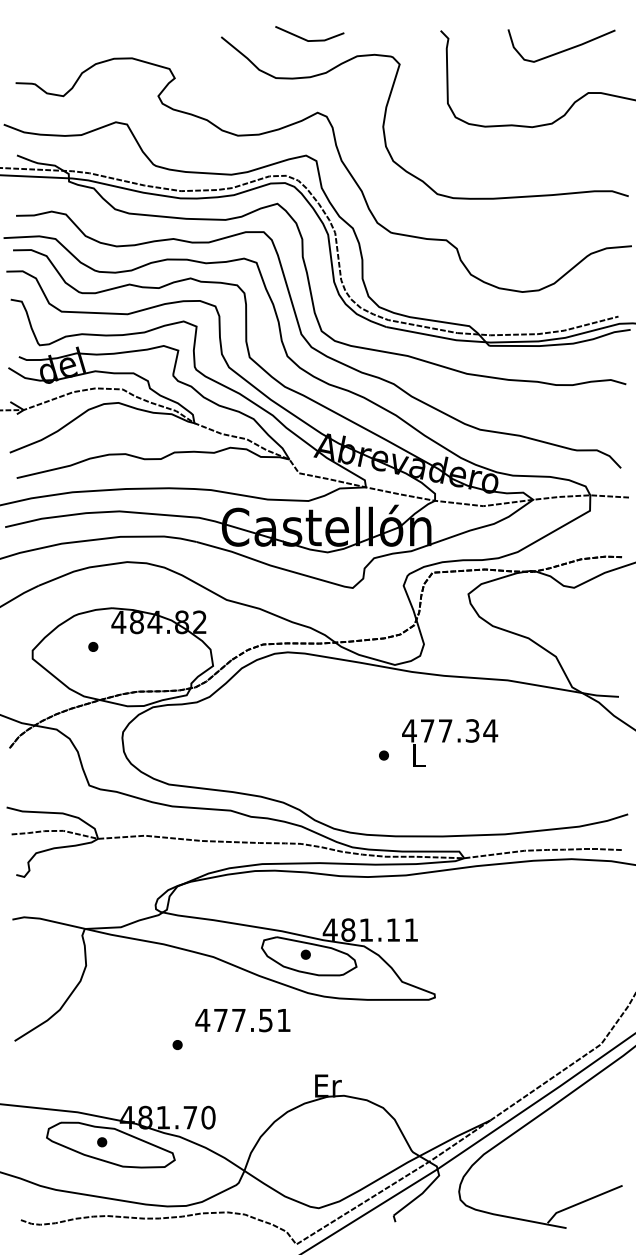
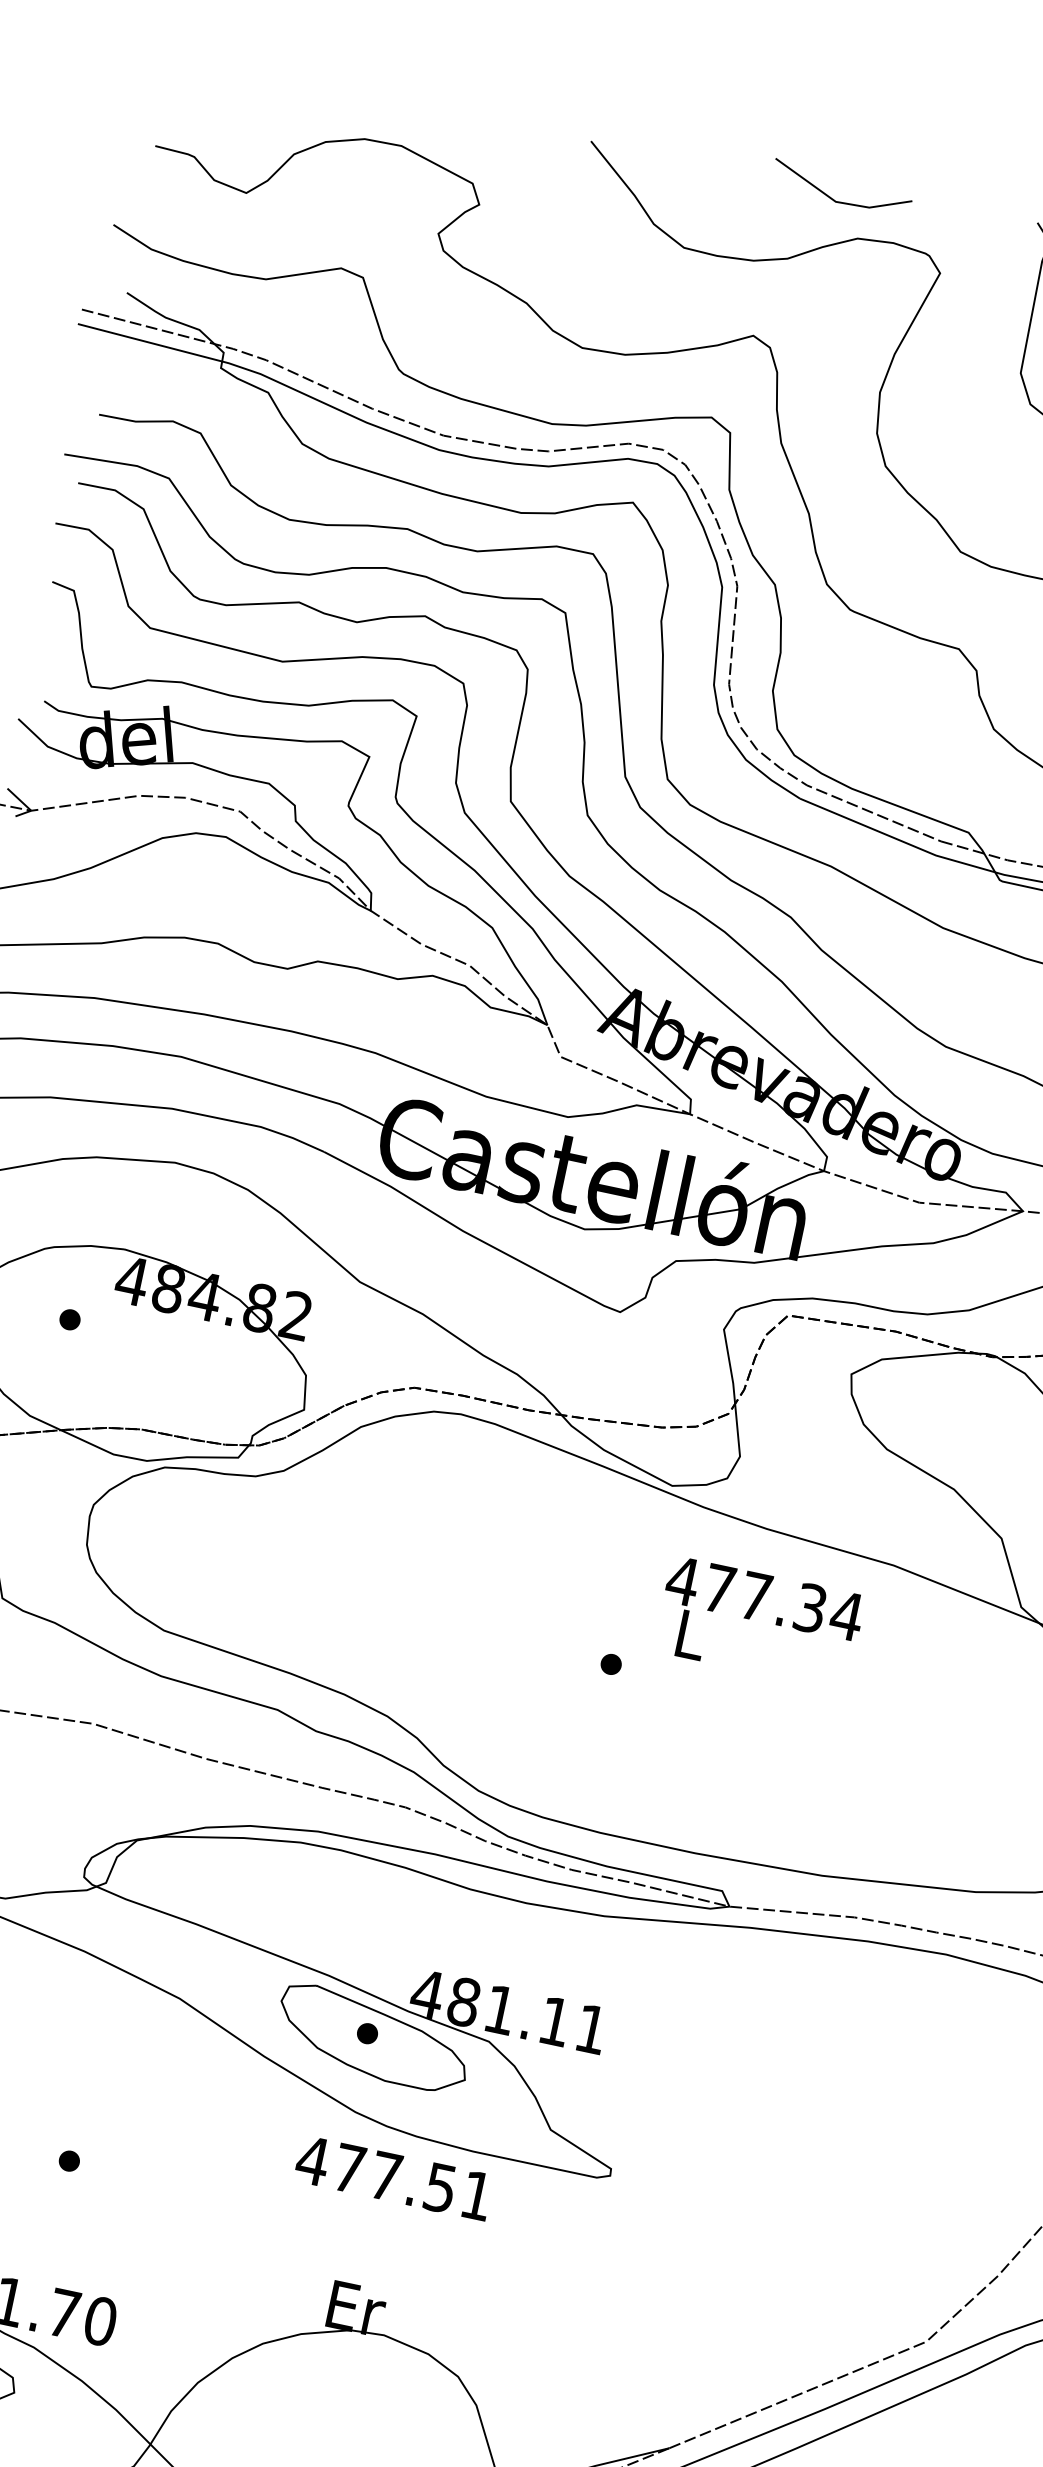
line: (307, 39) -> (835, 198), moved
text: (450, 742) -> (760, 1622), moved
text: (242, 1020) -> (393, 2178), moved

